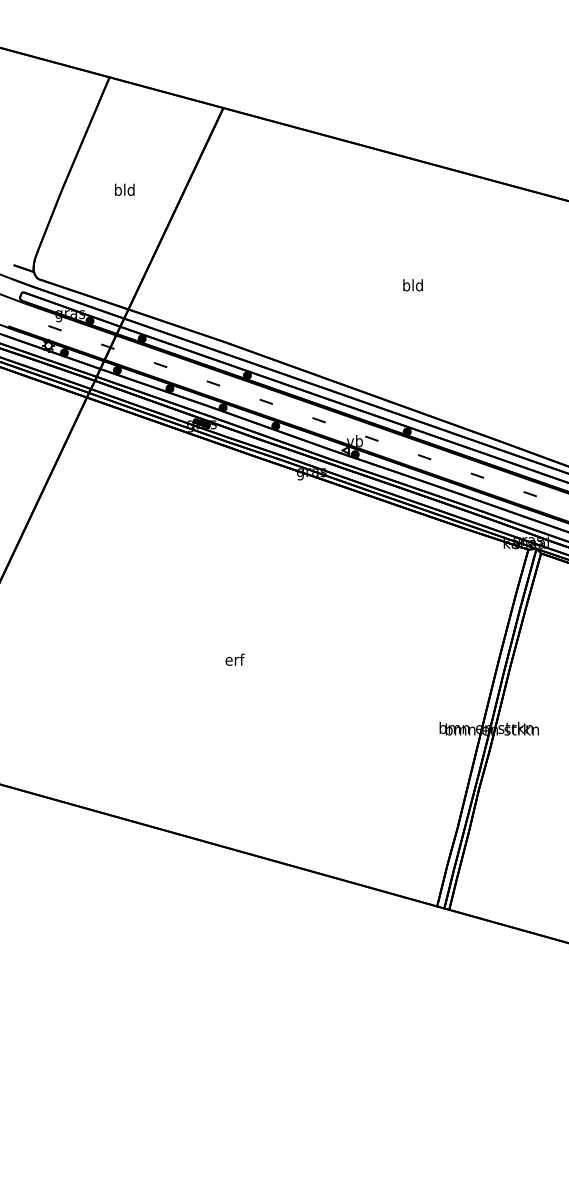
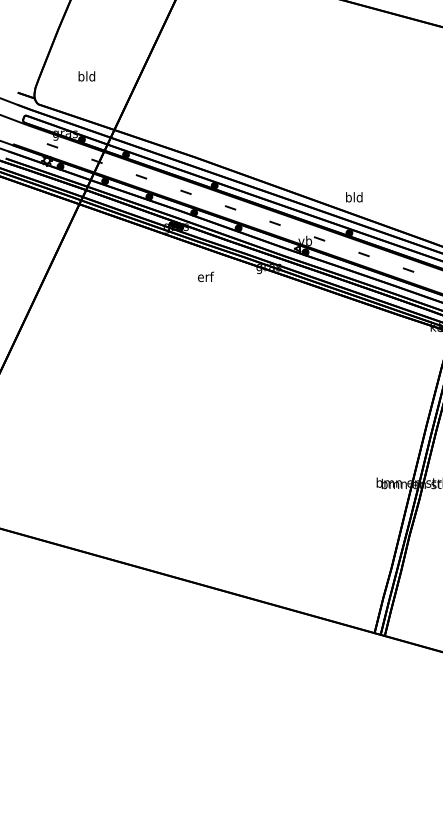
text: (124, 189) -> (86, 76), moved
text: (412, 285) -> (353, 197), moved
text: (234, 659) -> (205, 276), moved

